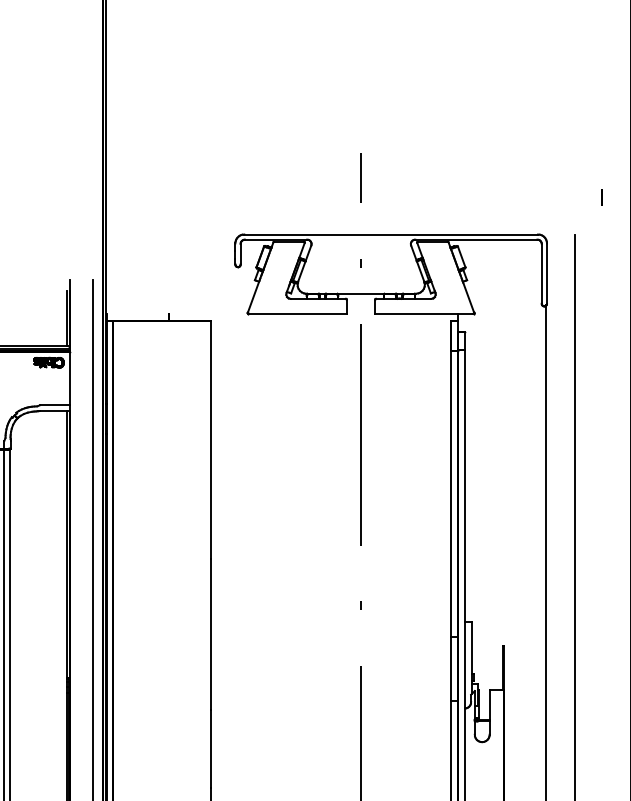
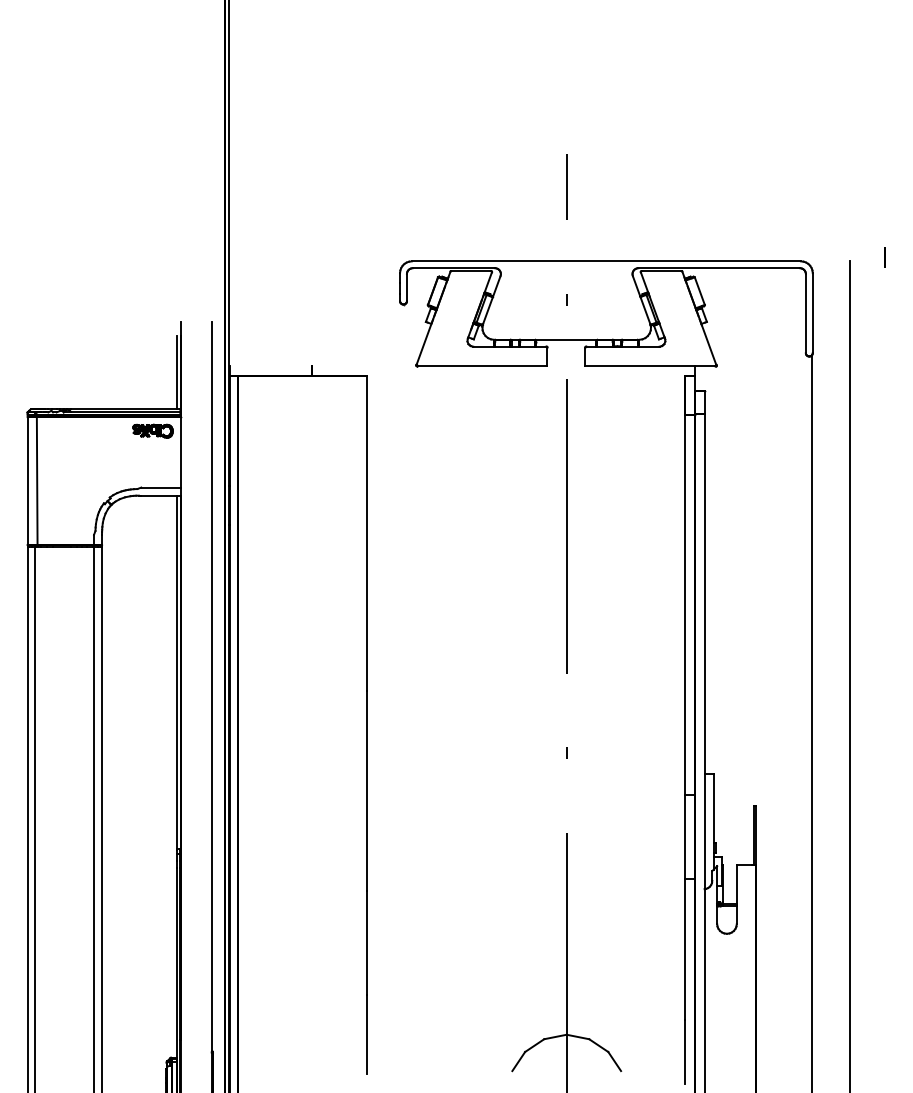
line: (601, 197) -> (884, 257), moved

